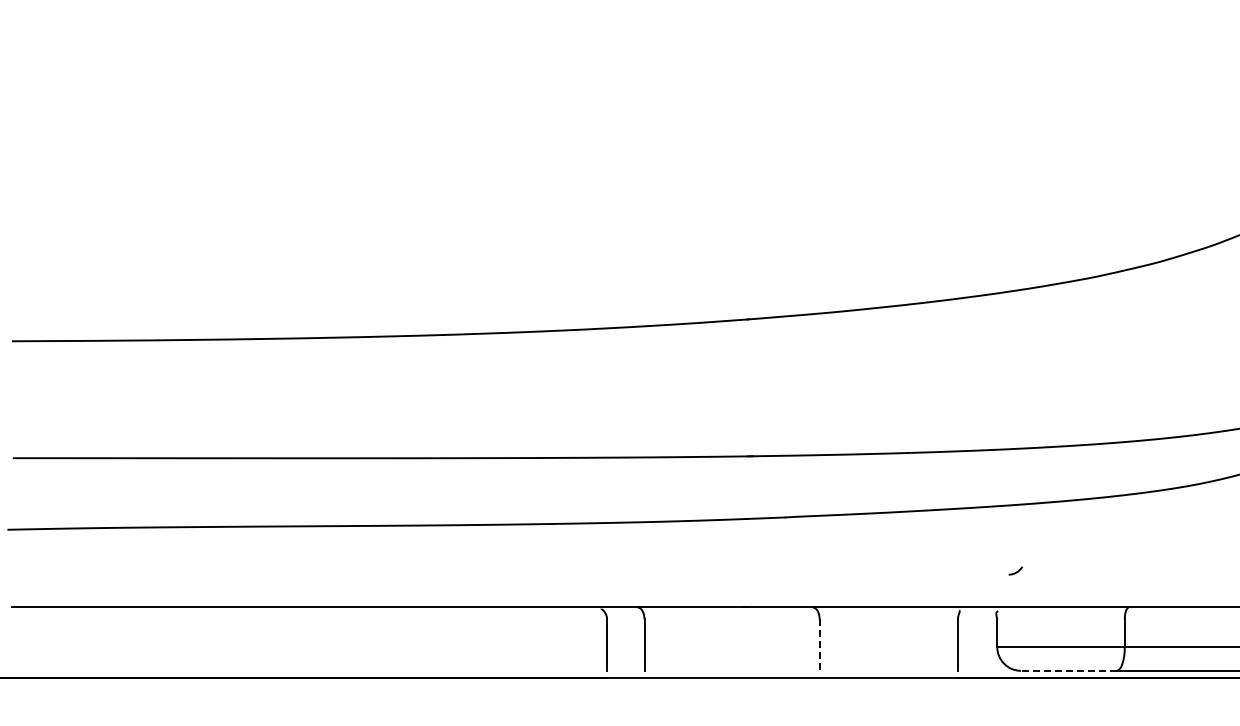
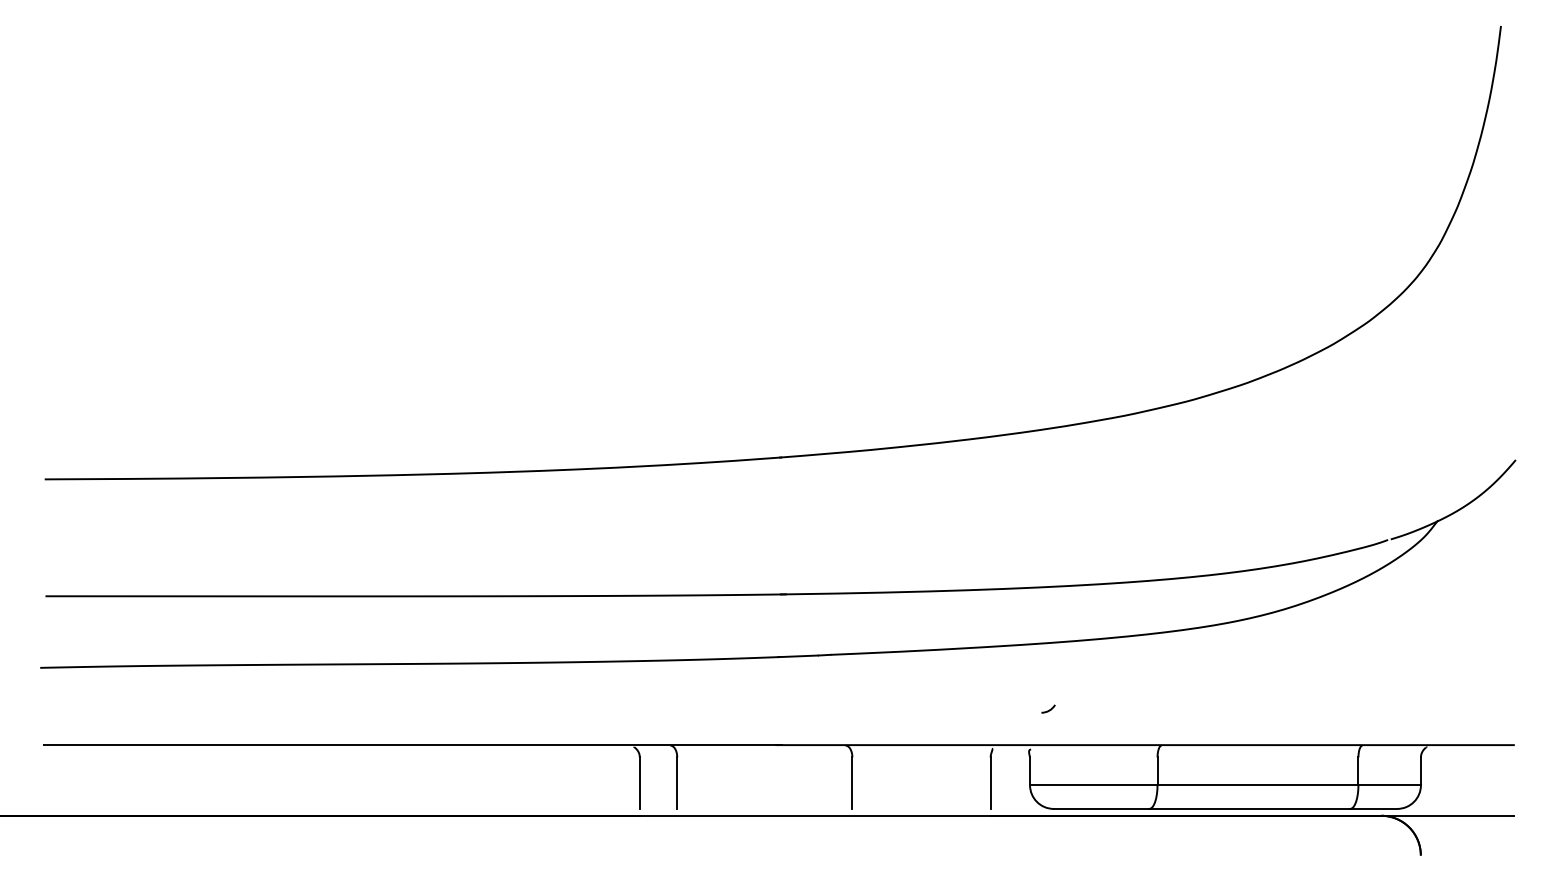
line: (819, 645) -> (852, 783), dashed -> solid
line: (1068, 670) -> (1101, 808), dashed -> solid

